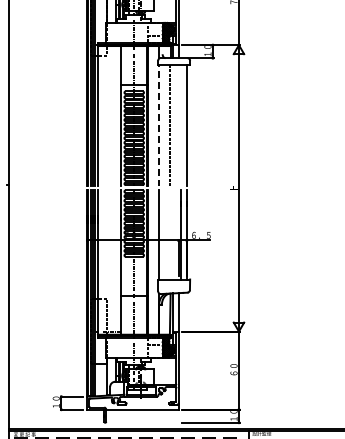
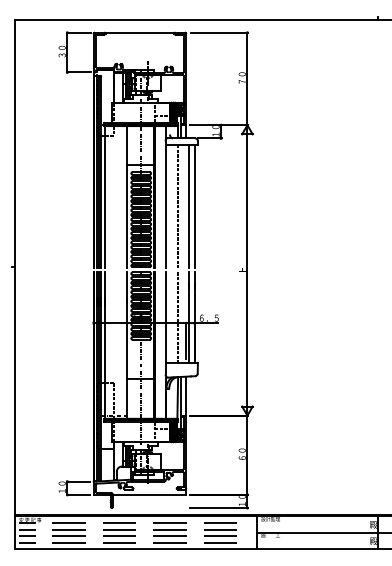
line: (159, 125) -> (166, 206), dashed -> solid
line: (180, 125) -> (188, 206), added
line: (170, 234) -> (177, 317), added

